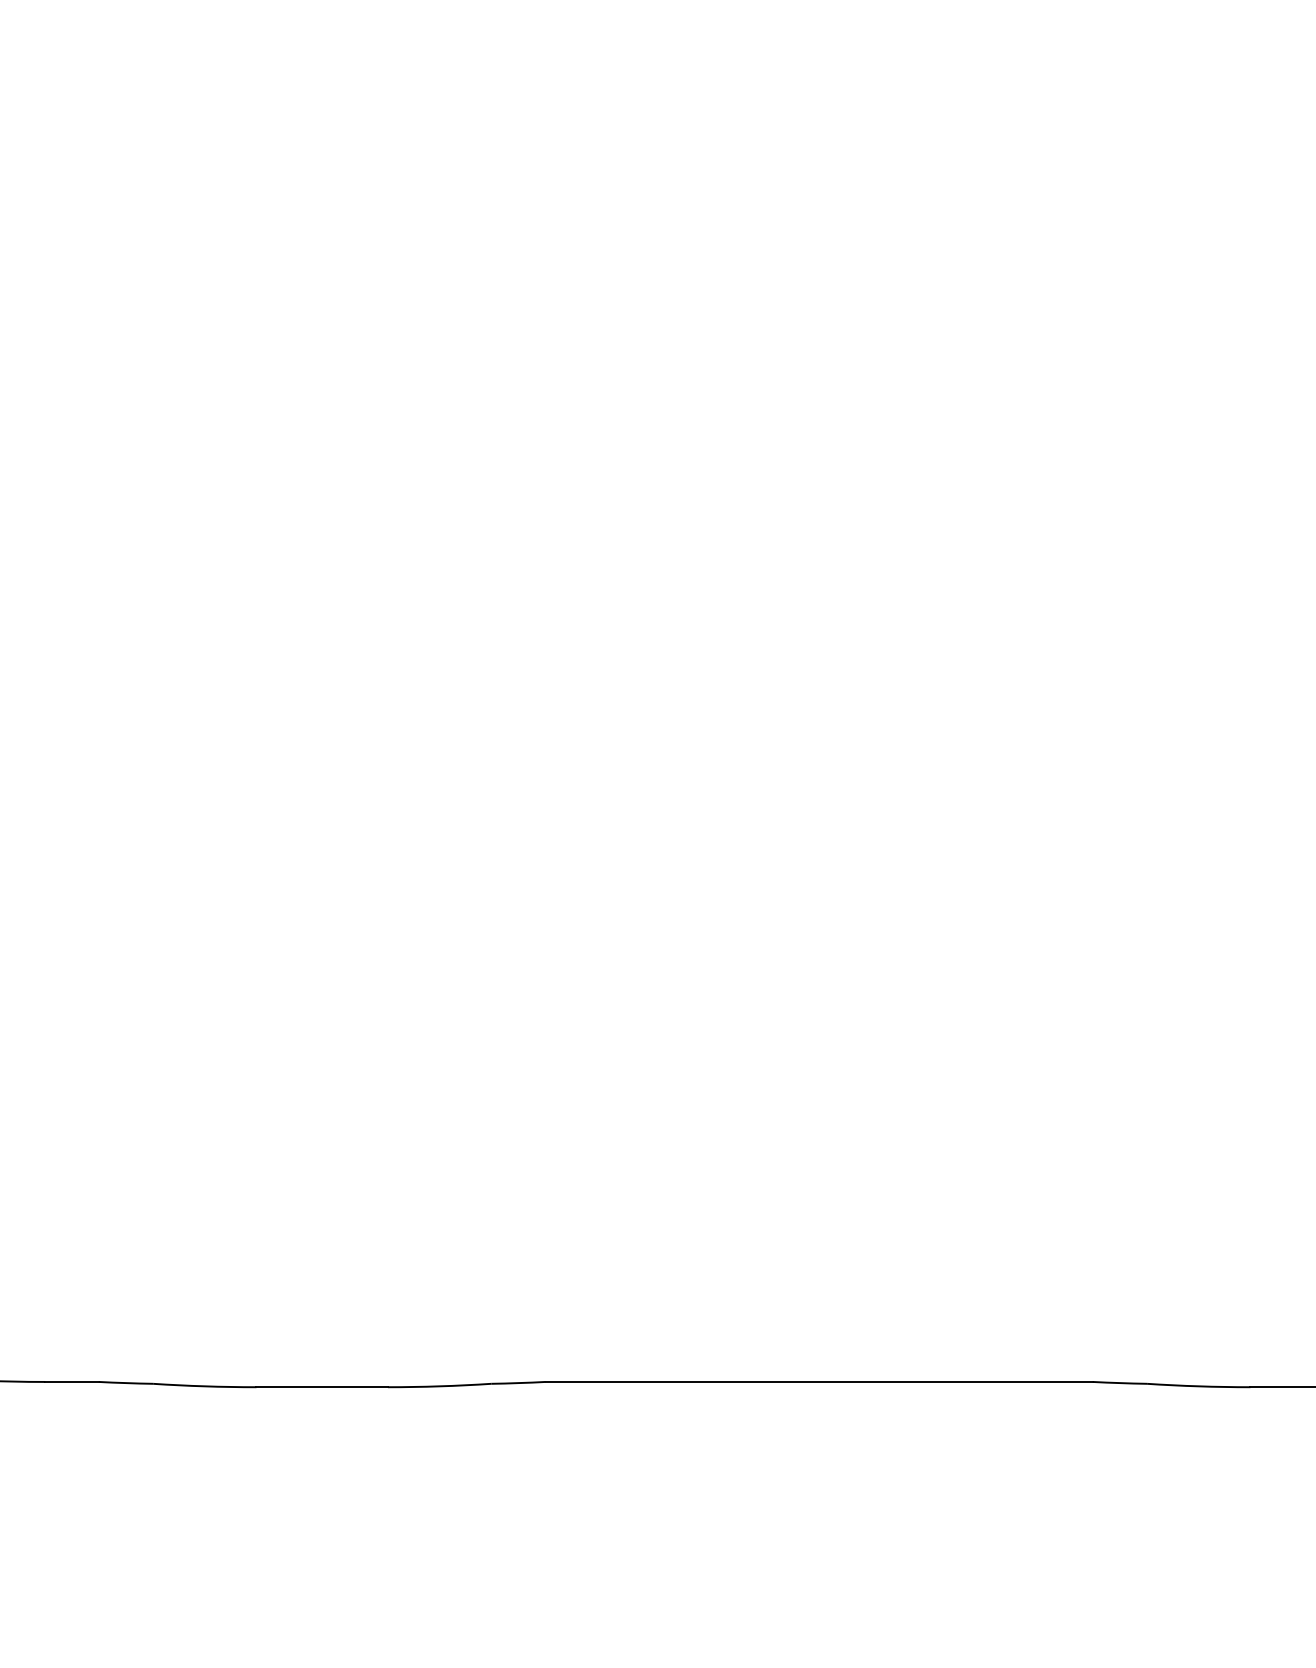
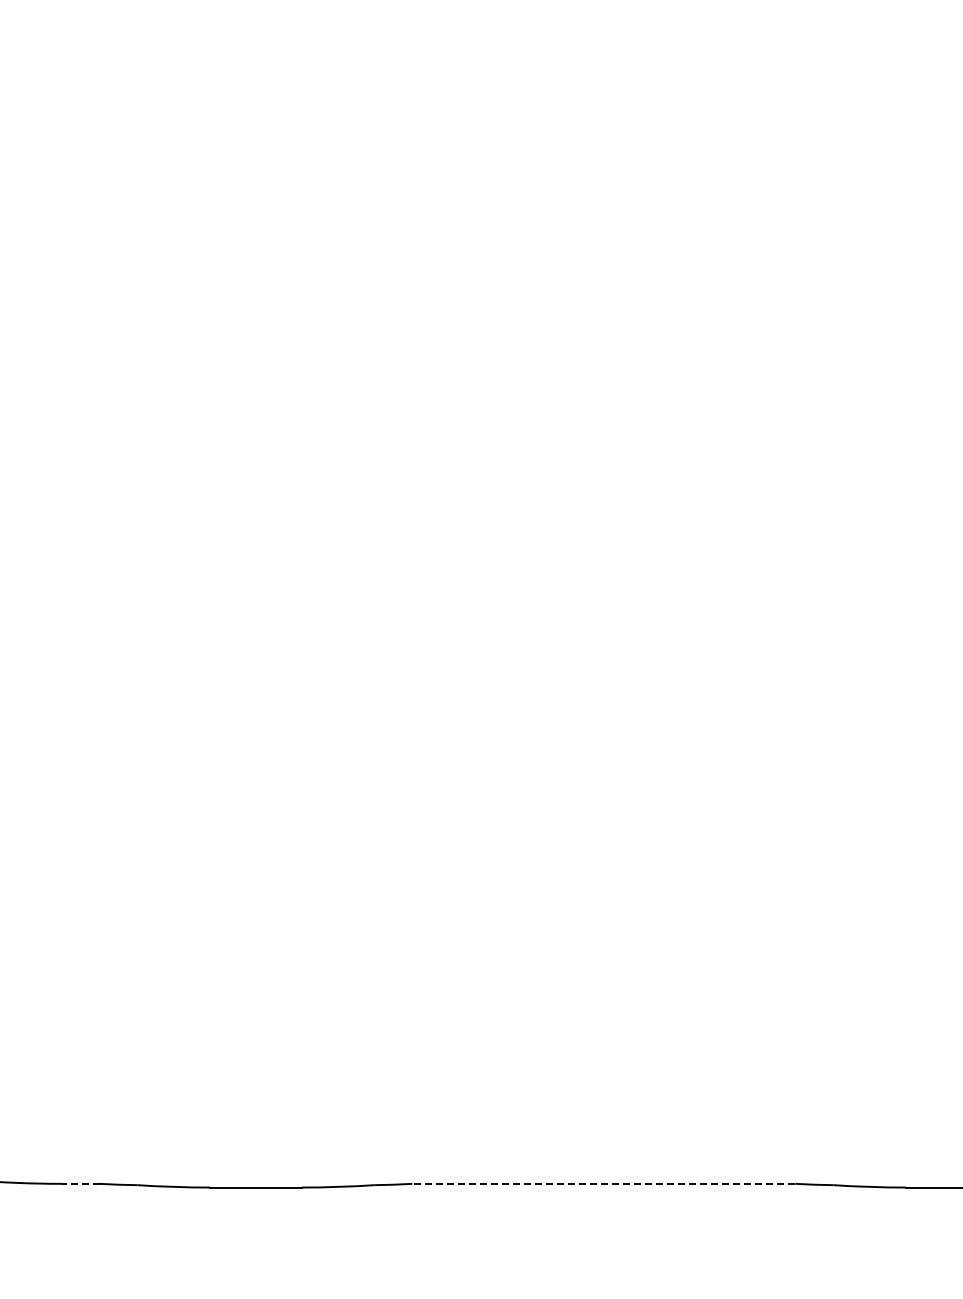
line: (71, 1381) -> (80, 1183), solid -> dashed
line: (818, 1381) -> (603, 1183), solid -> dashed

